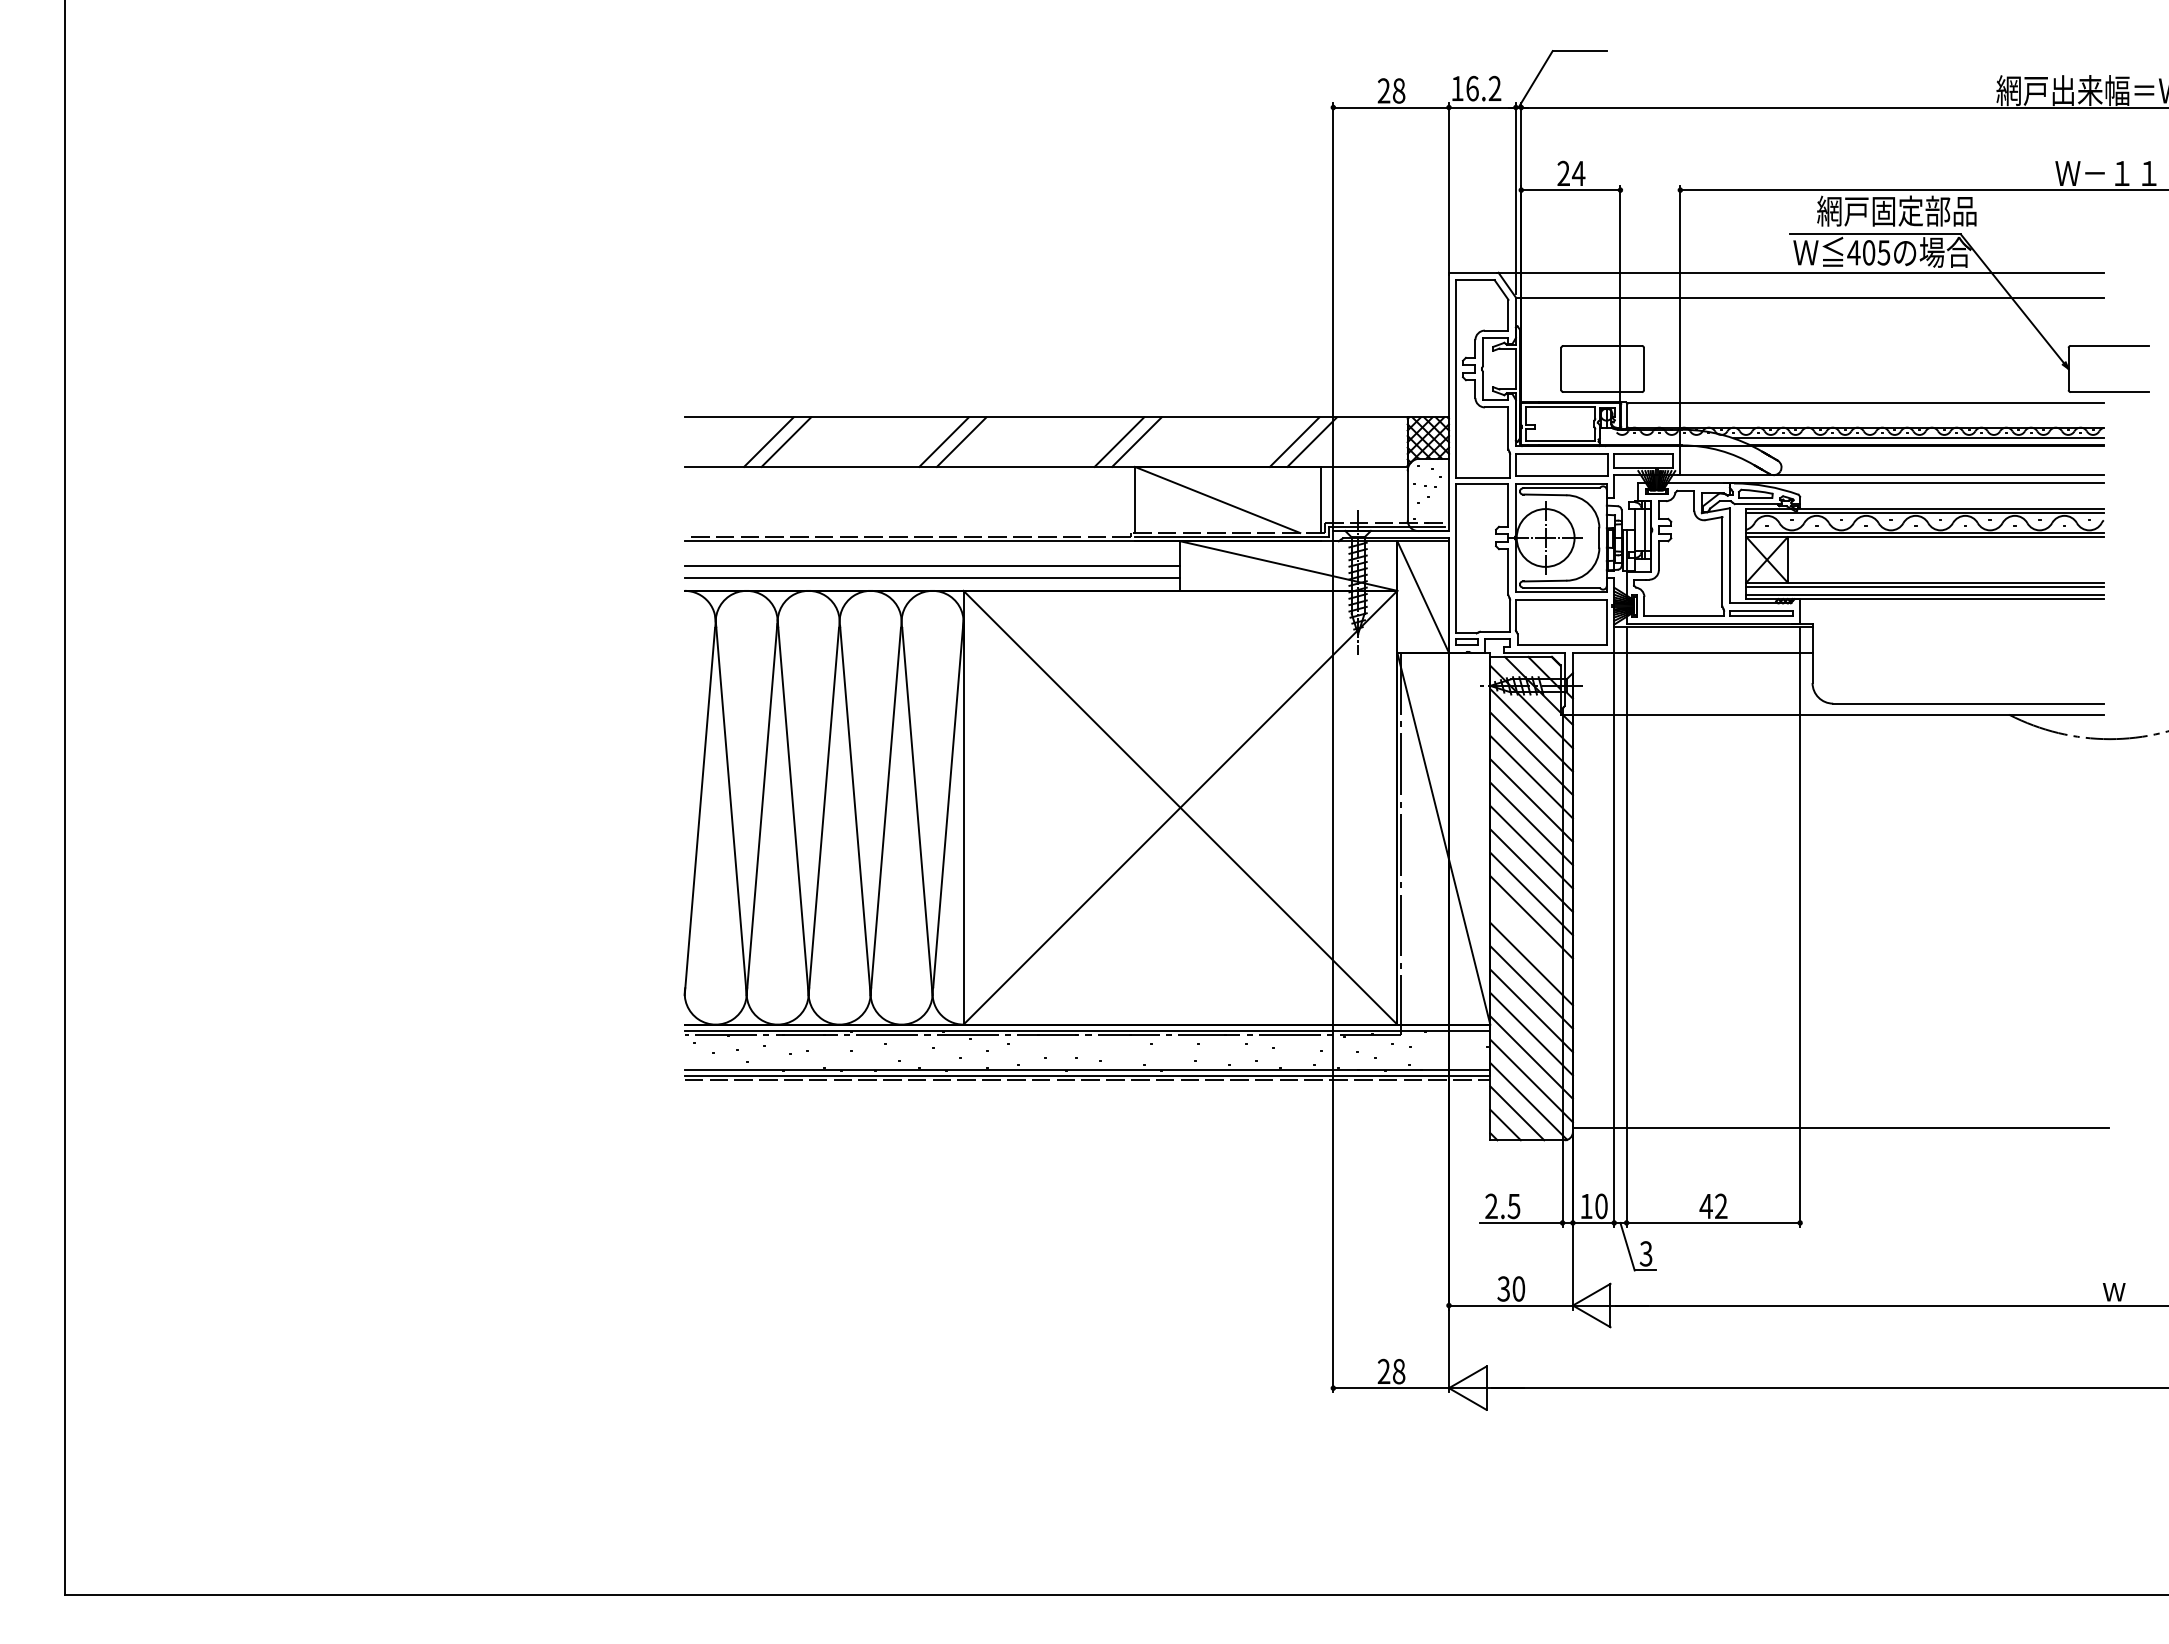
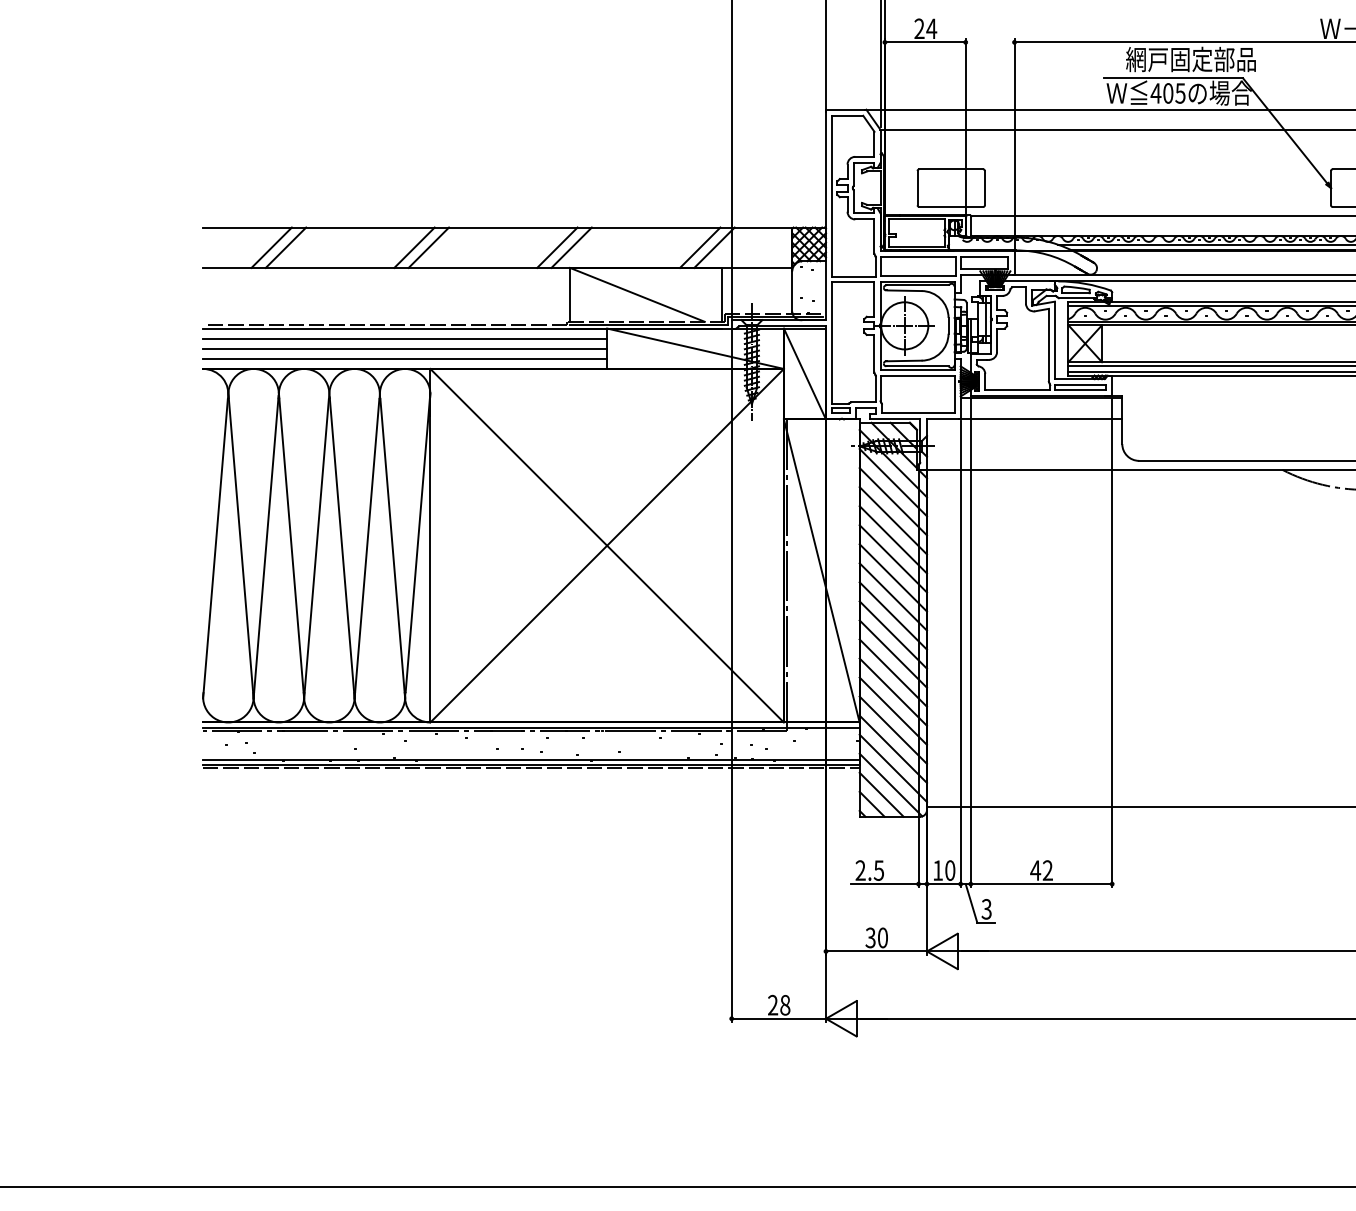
line: (932, 553) -> (405, 338), added
line: (1531, 940) -> (893, 653), added

